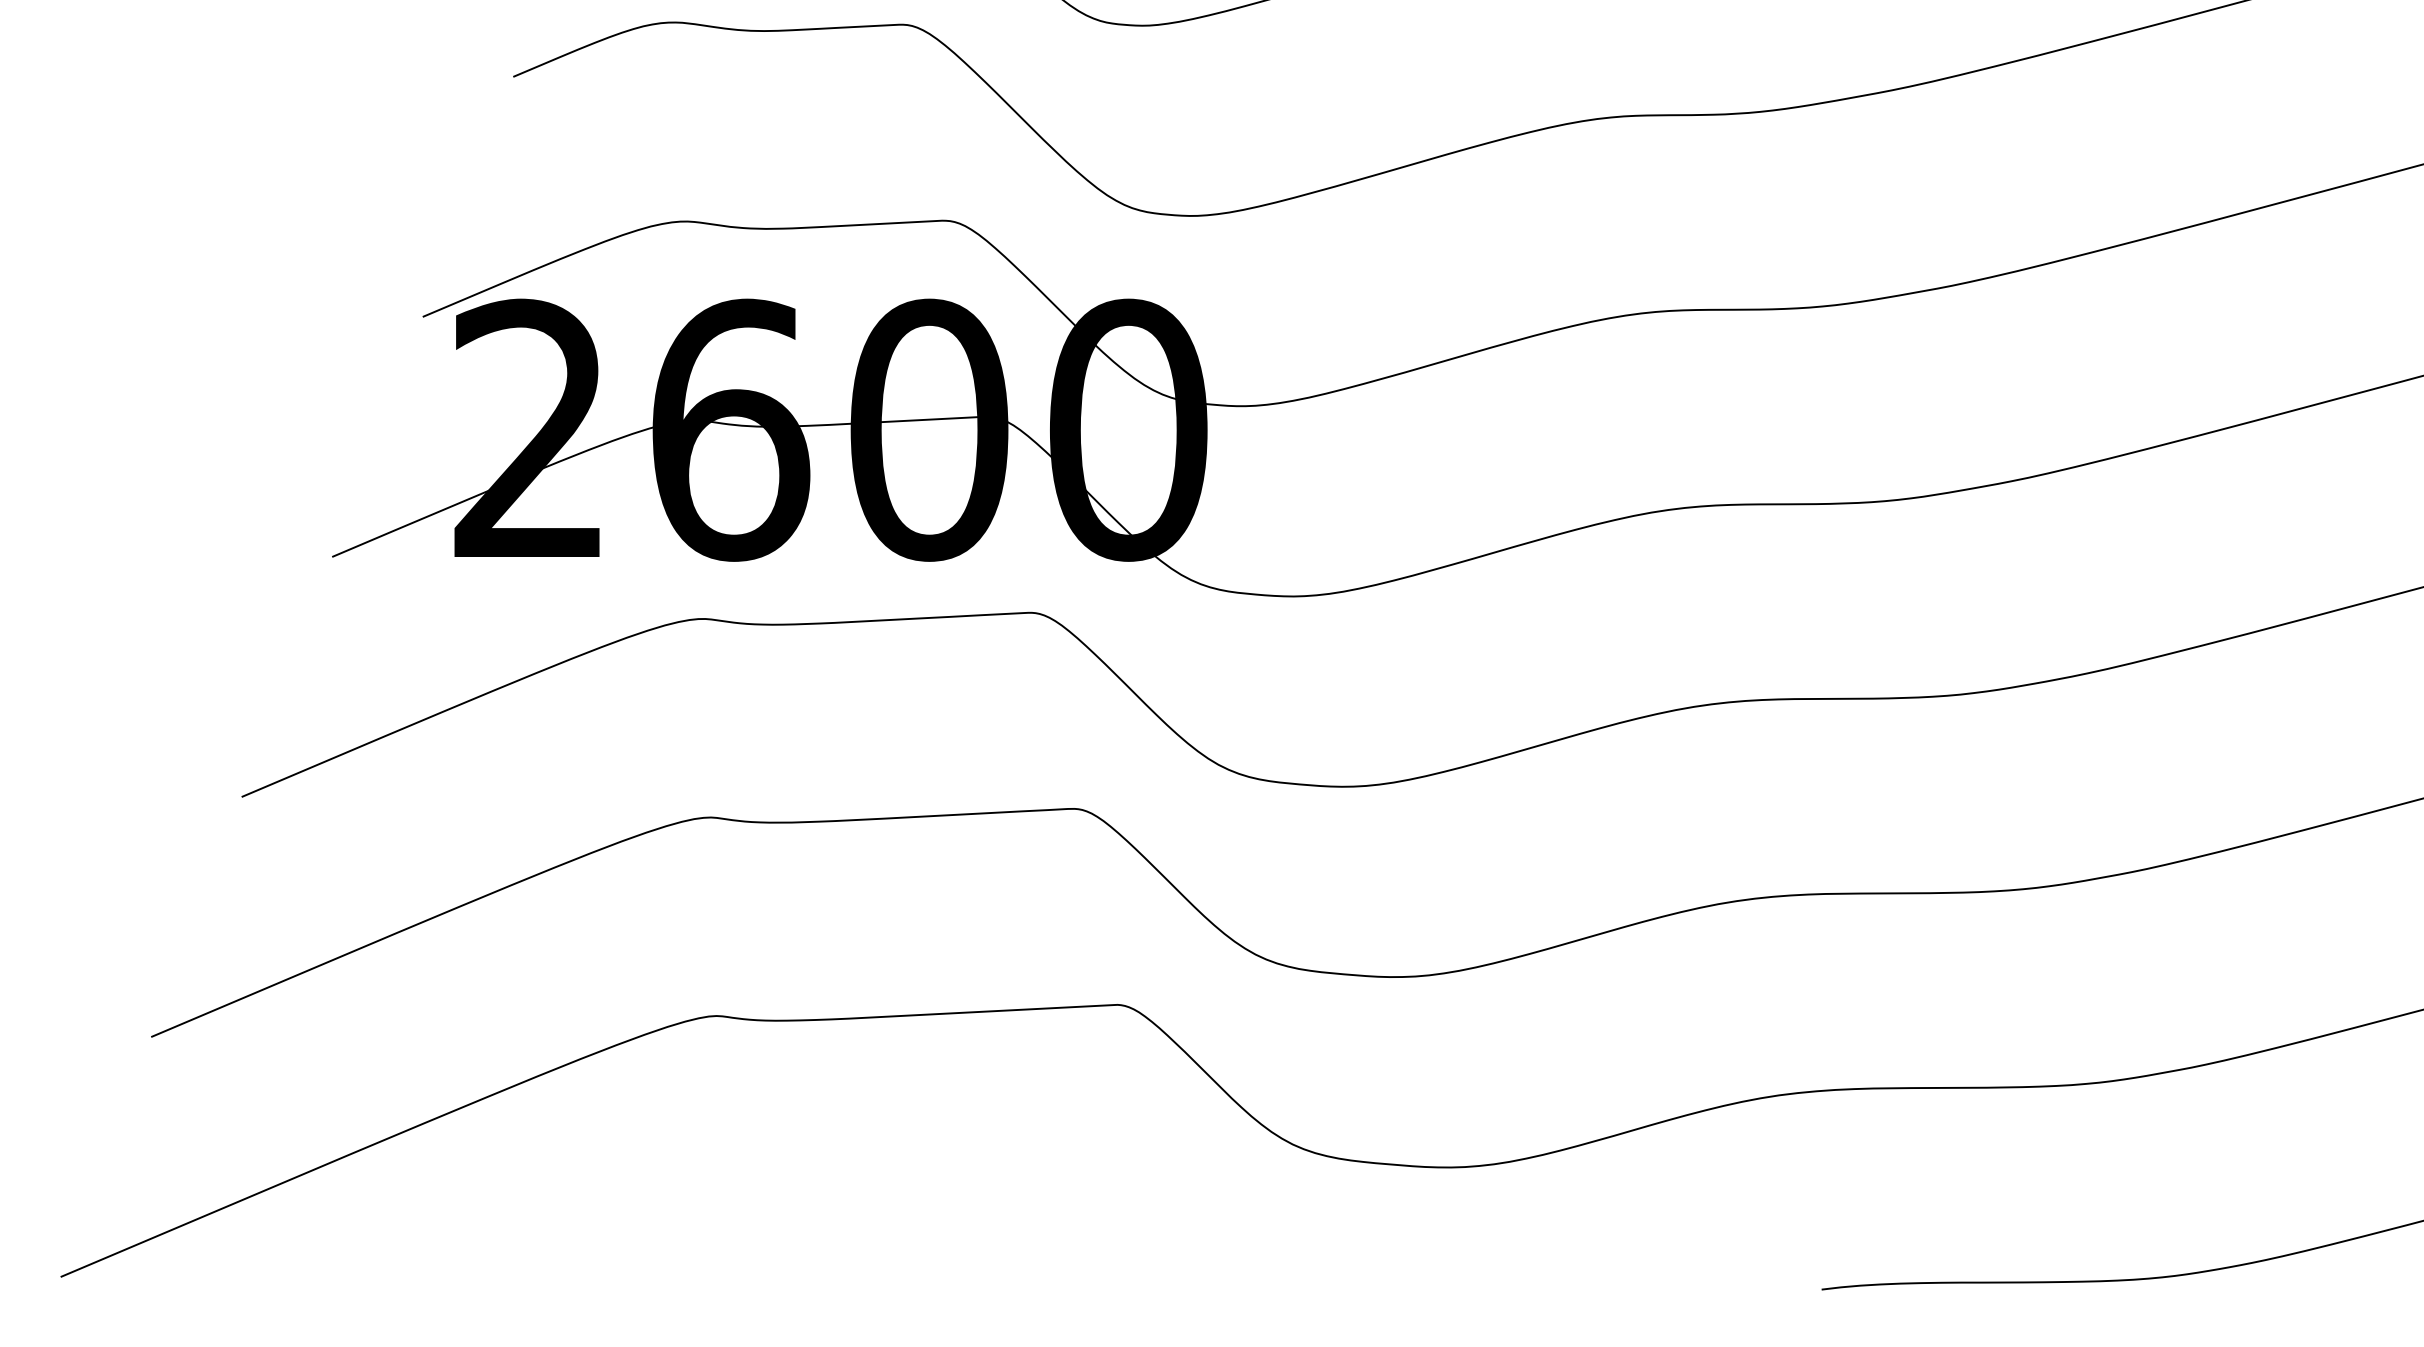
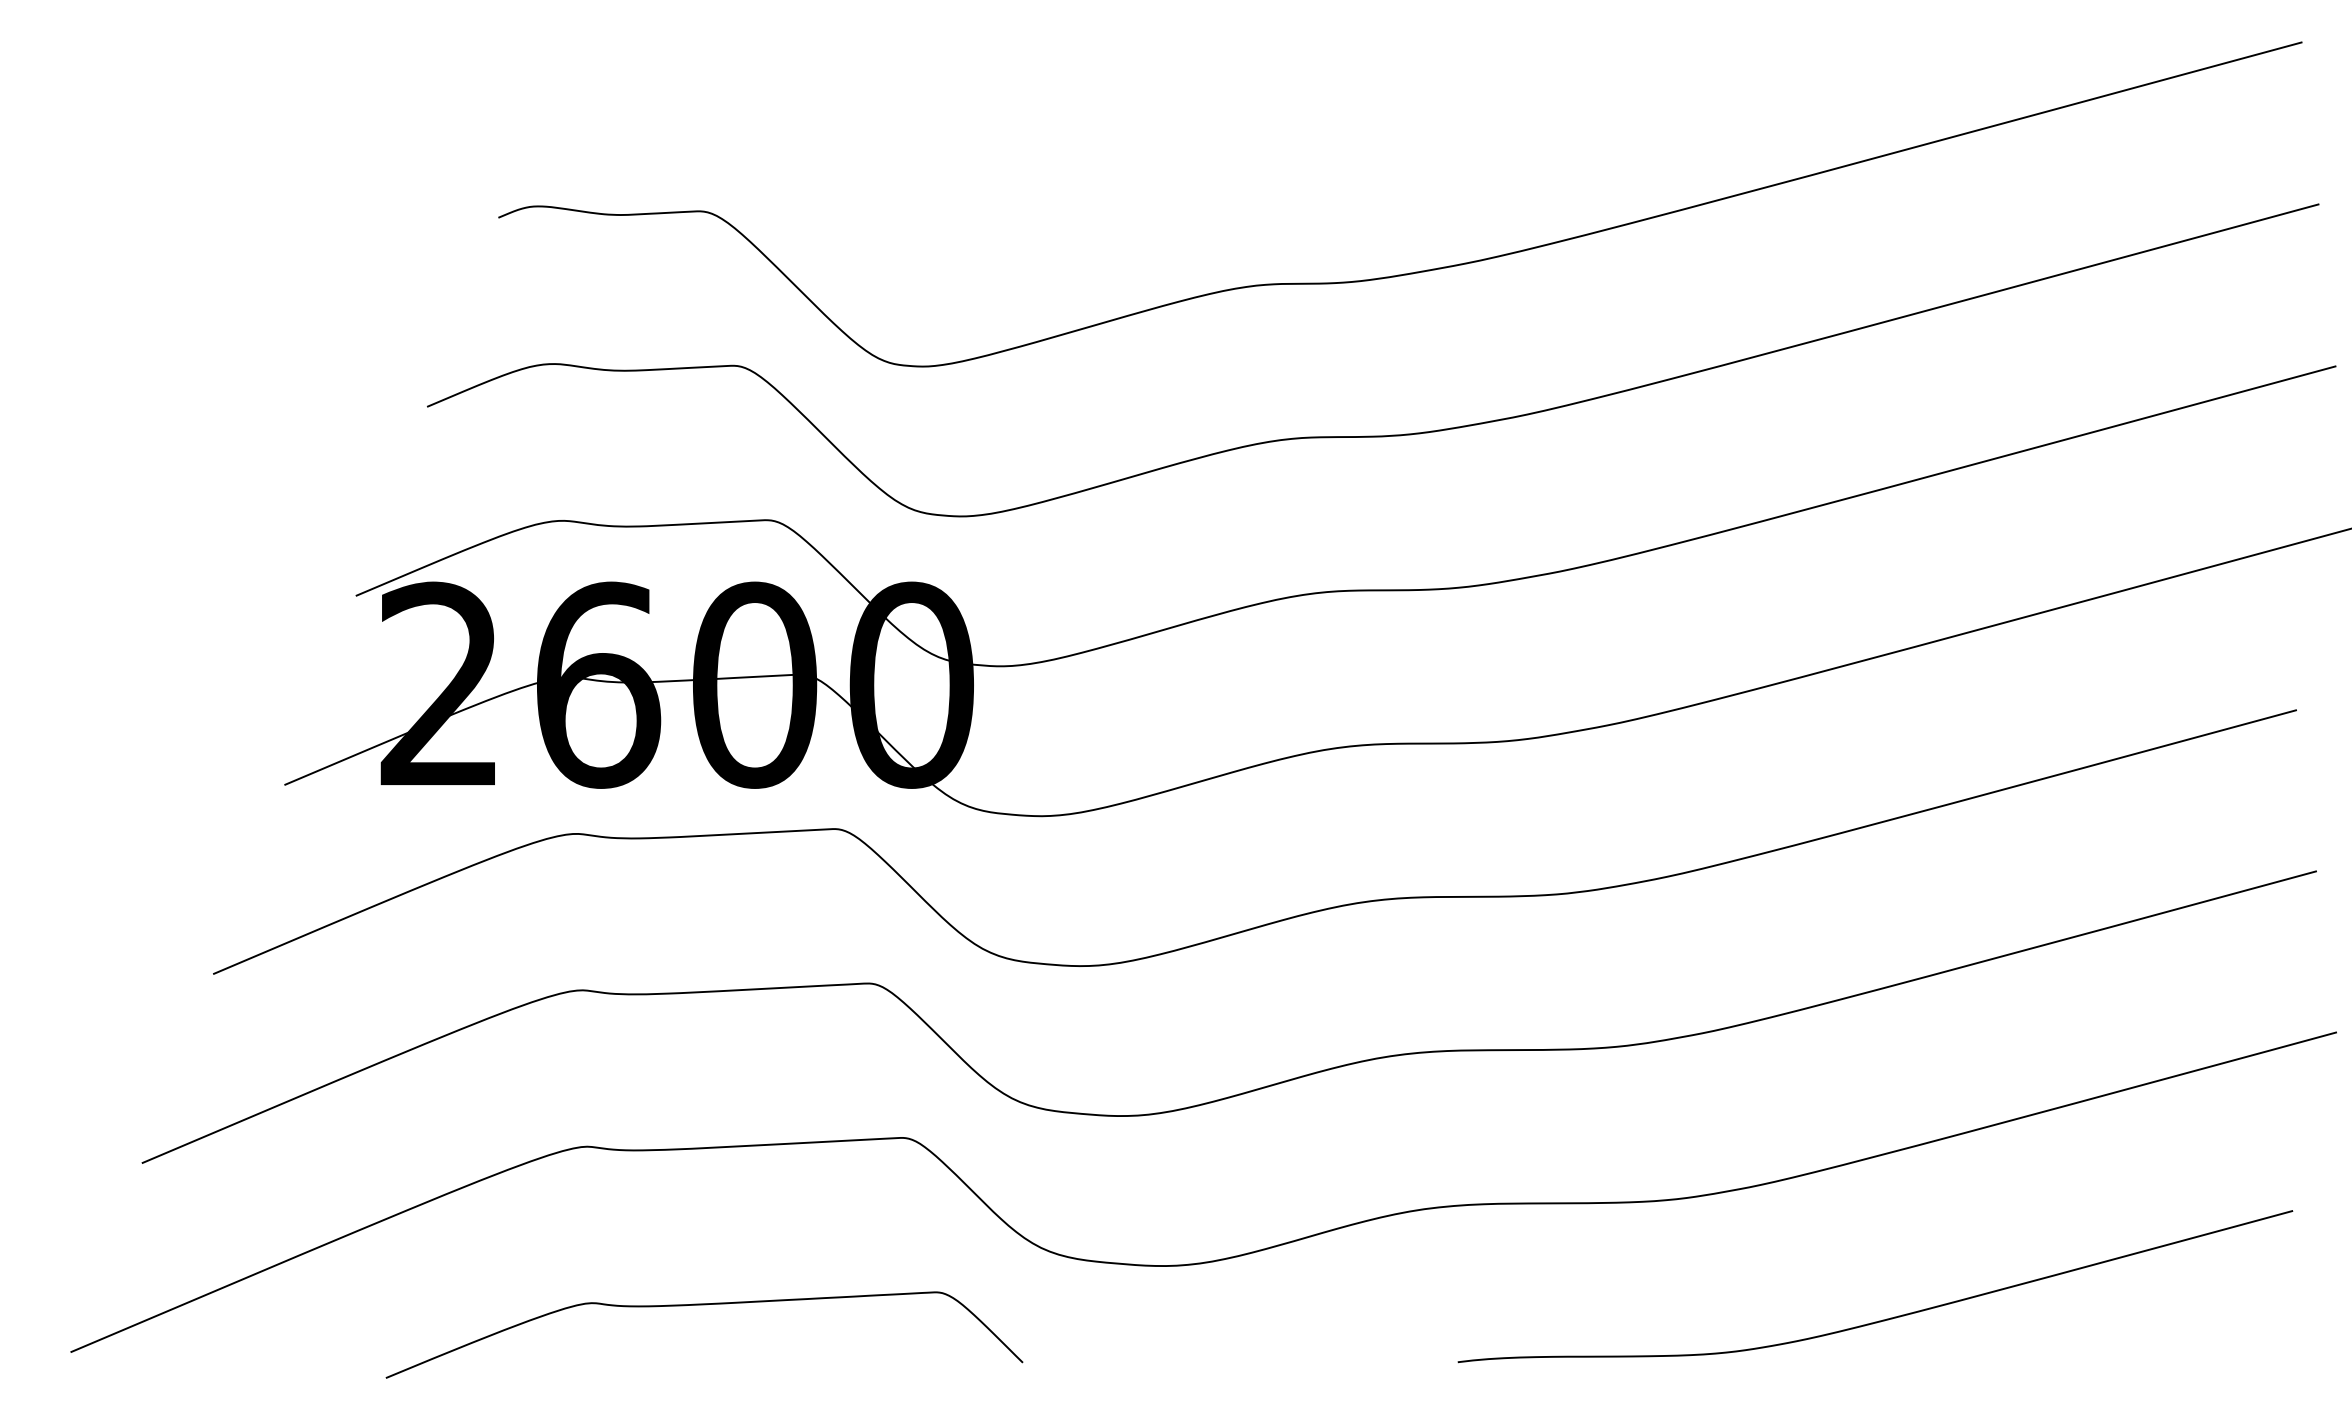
curve: (865, 1217) -> (704, 1305), added

